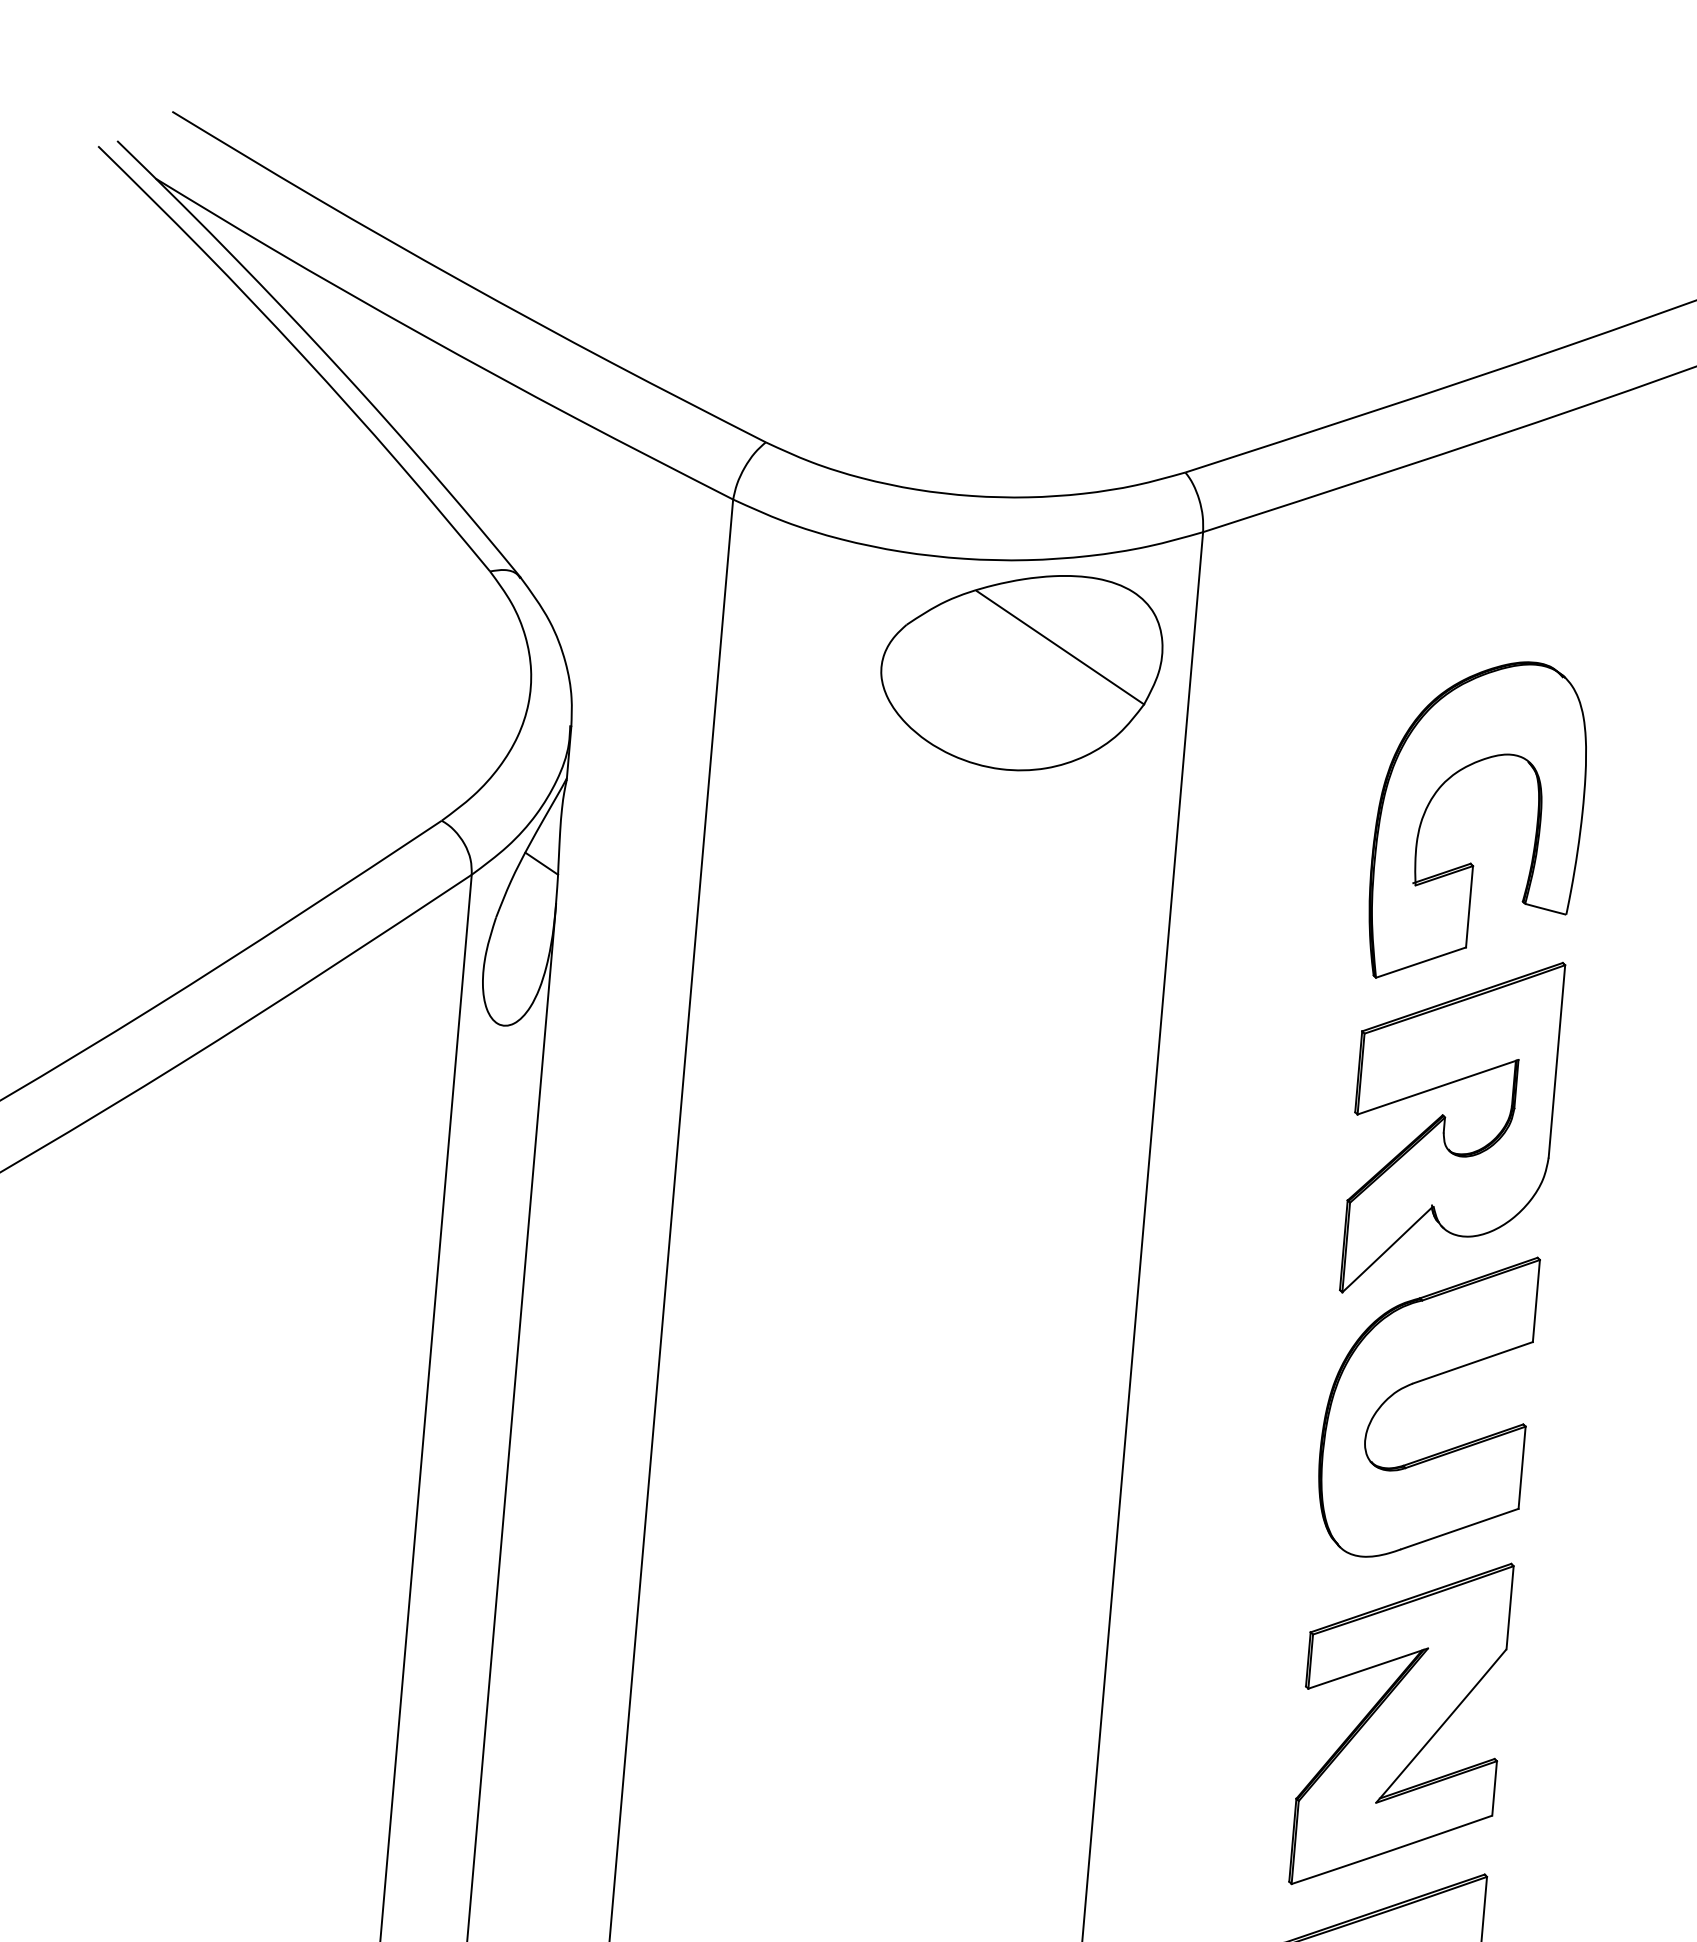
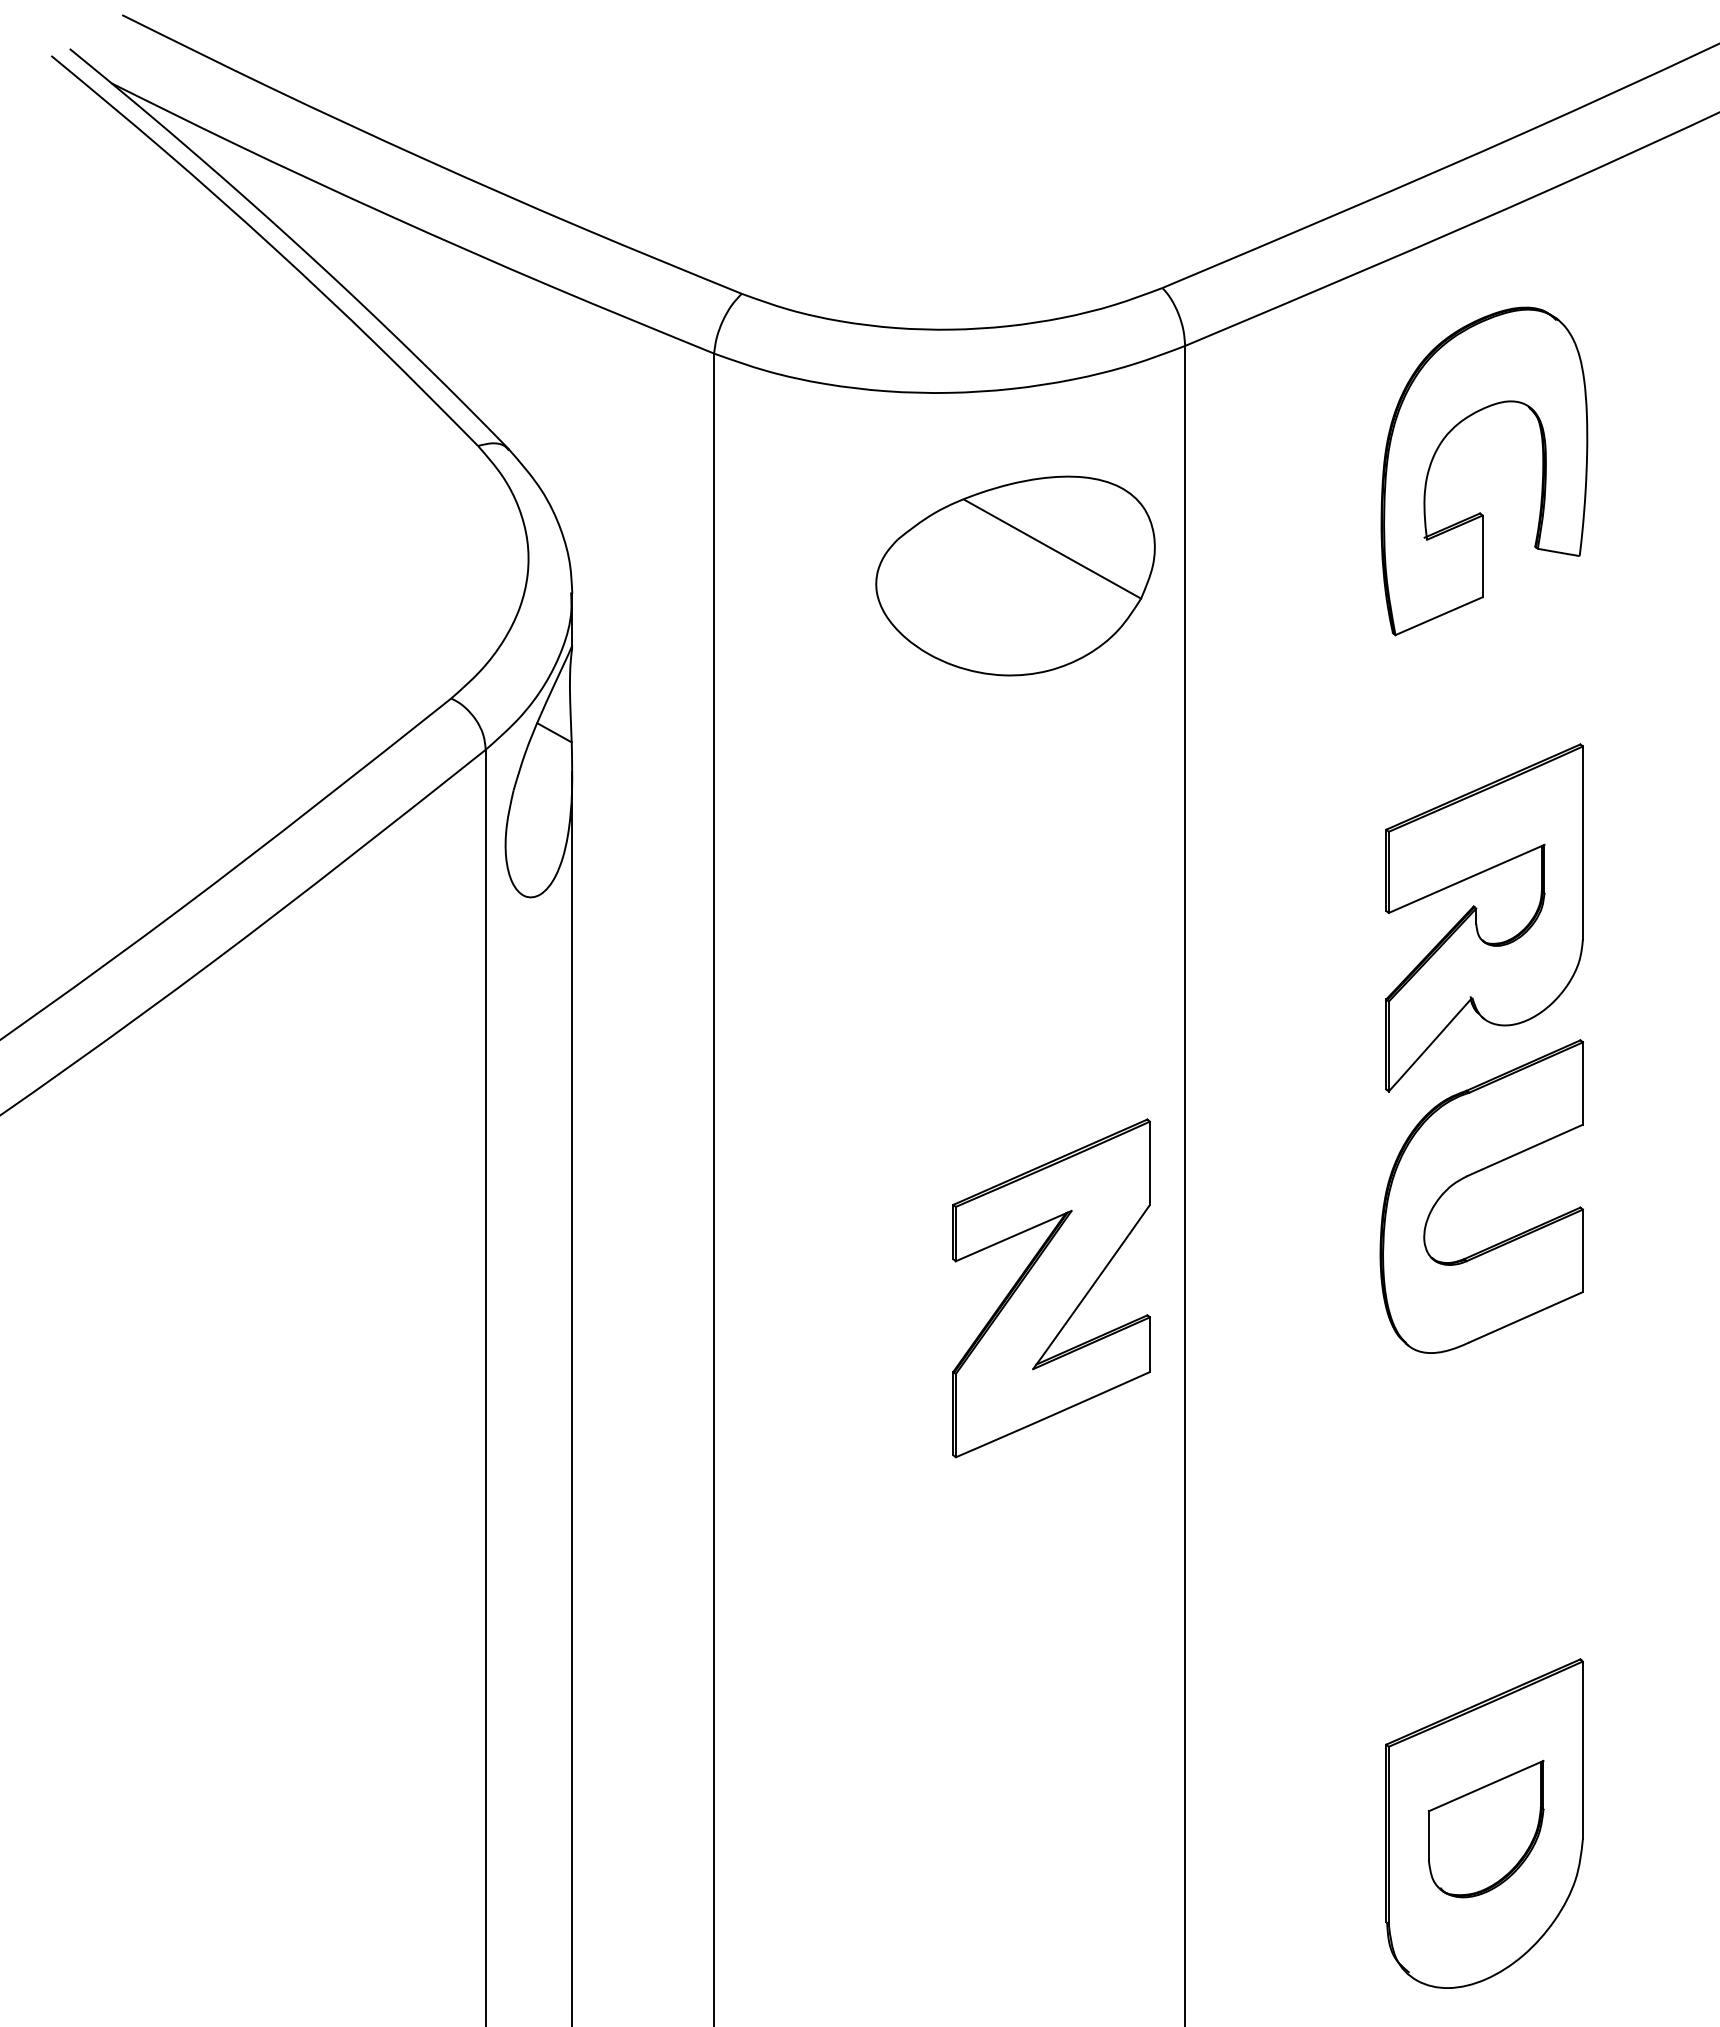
part: (1020, 670) -> (1015, 575), moved
part: (1471, 862) -> (1480, 512), moved
part: (1401, 1723) -> (1051, 1288), moved

